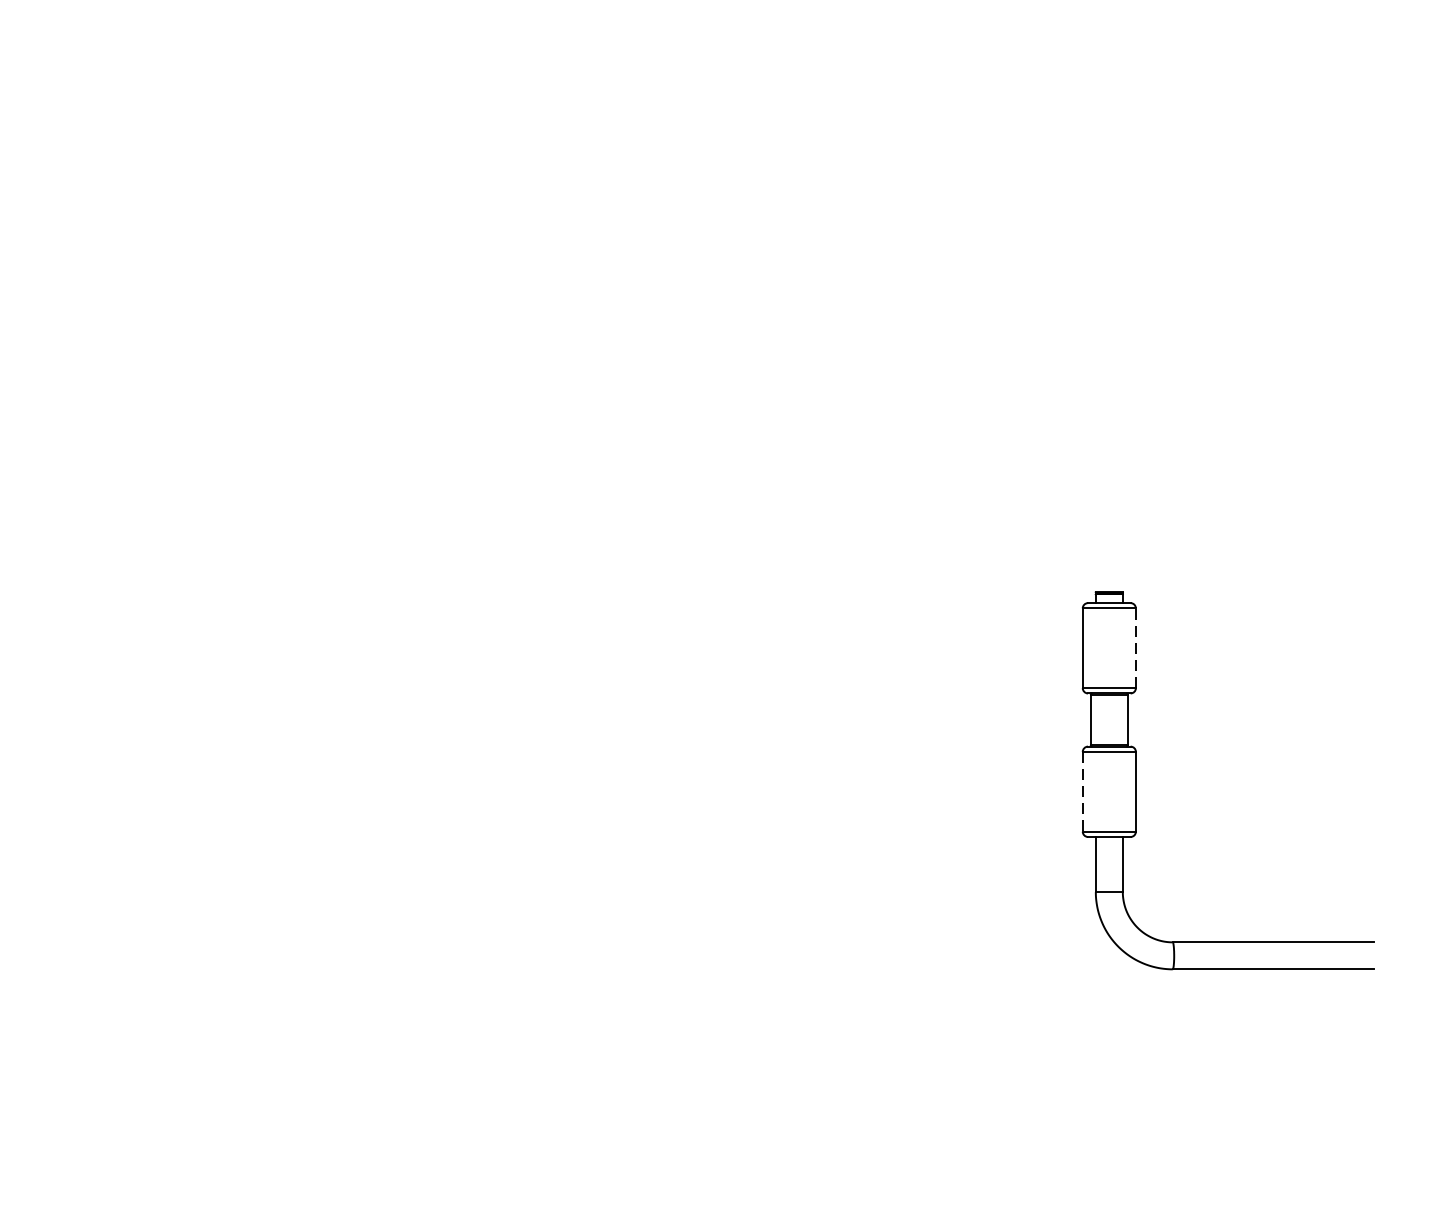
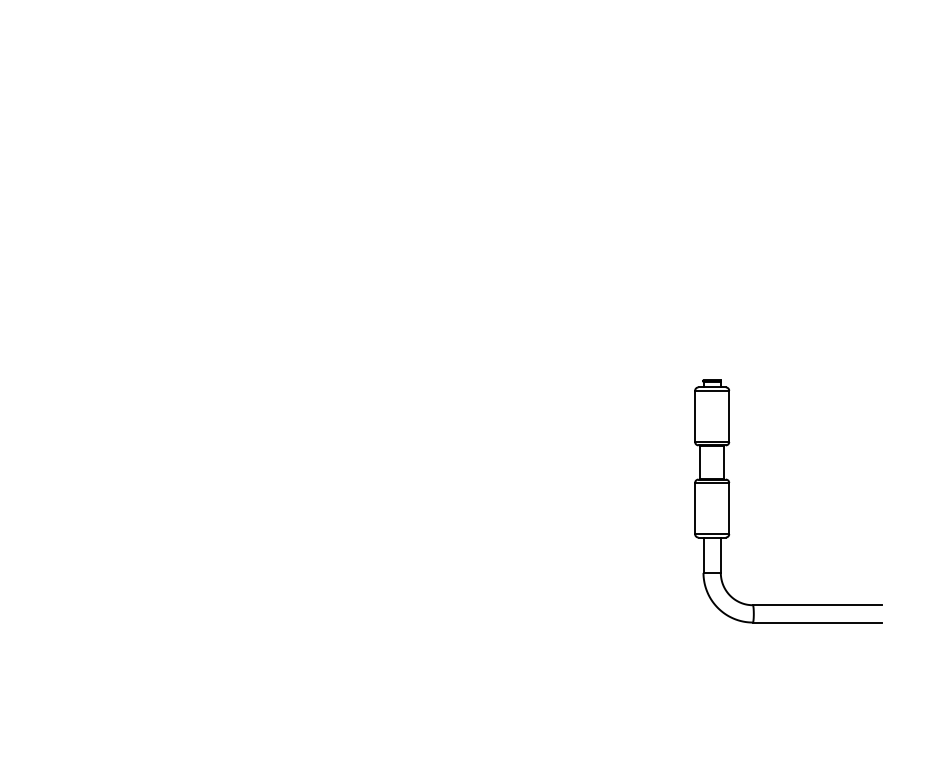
line: (1136, 648) -> (729, 416), dashed -> solid
line: (1083, 791) -> (695, 508), dashed -> solid

